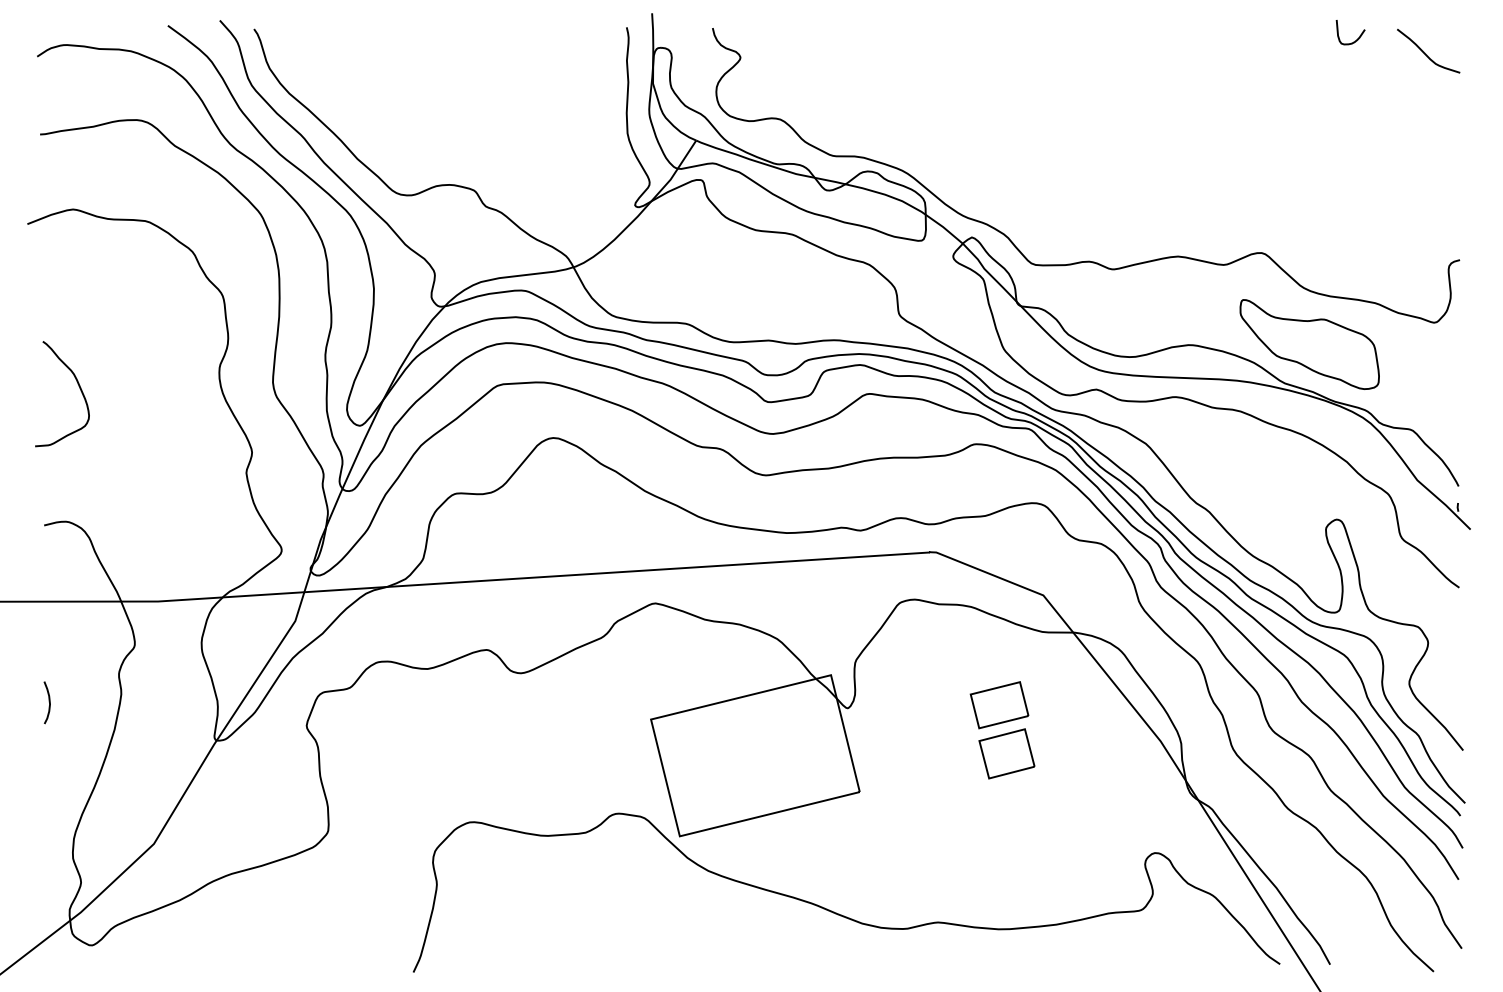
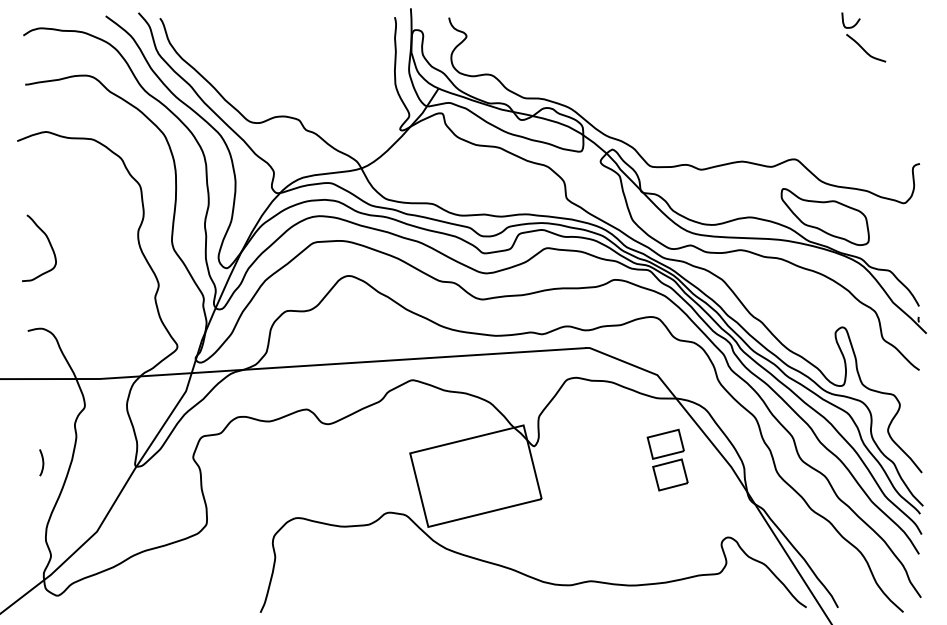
curve: (1425, 53) -> (864, 49), moved
curve: (48, 702) -> (42, 462), moved
part: (1002, 729) -> (667, 459), moved

